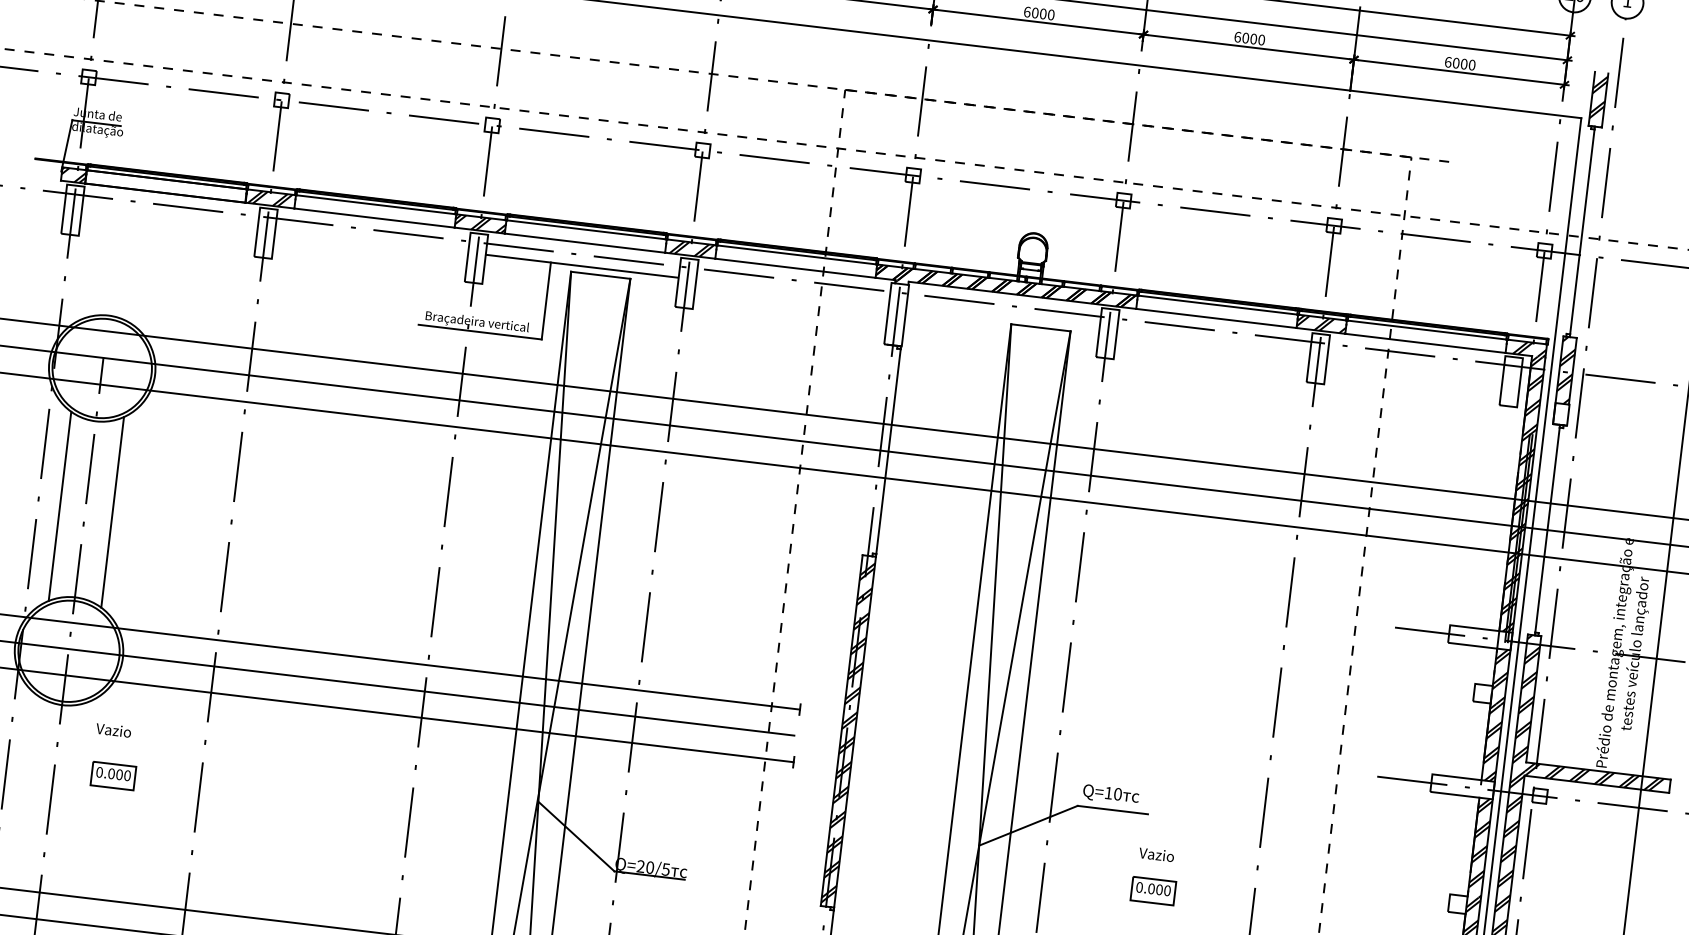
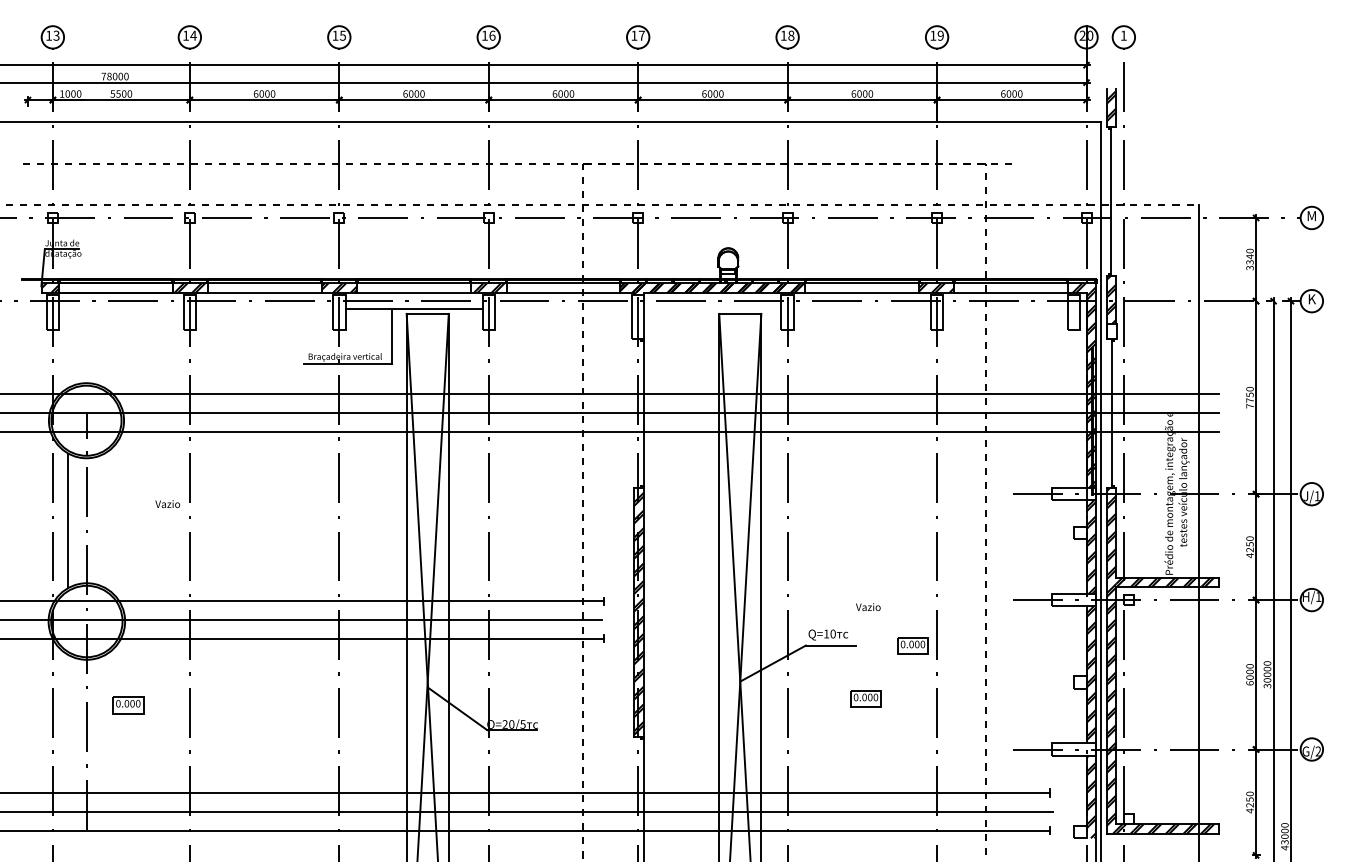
line: (112, 512) -> (105, 520), removed
text: (113, 730) -> (167, 504), moved
part: (1227, 823) -> (912, 645), added
text: (1156, 855) -> (868, 607), moved

